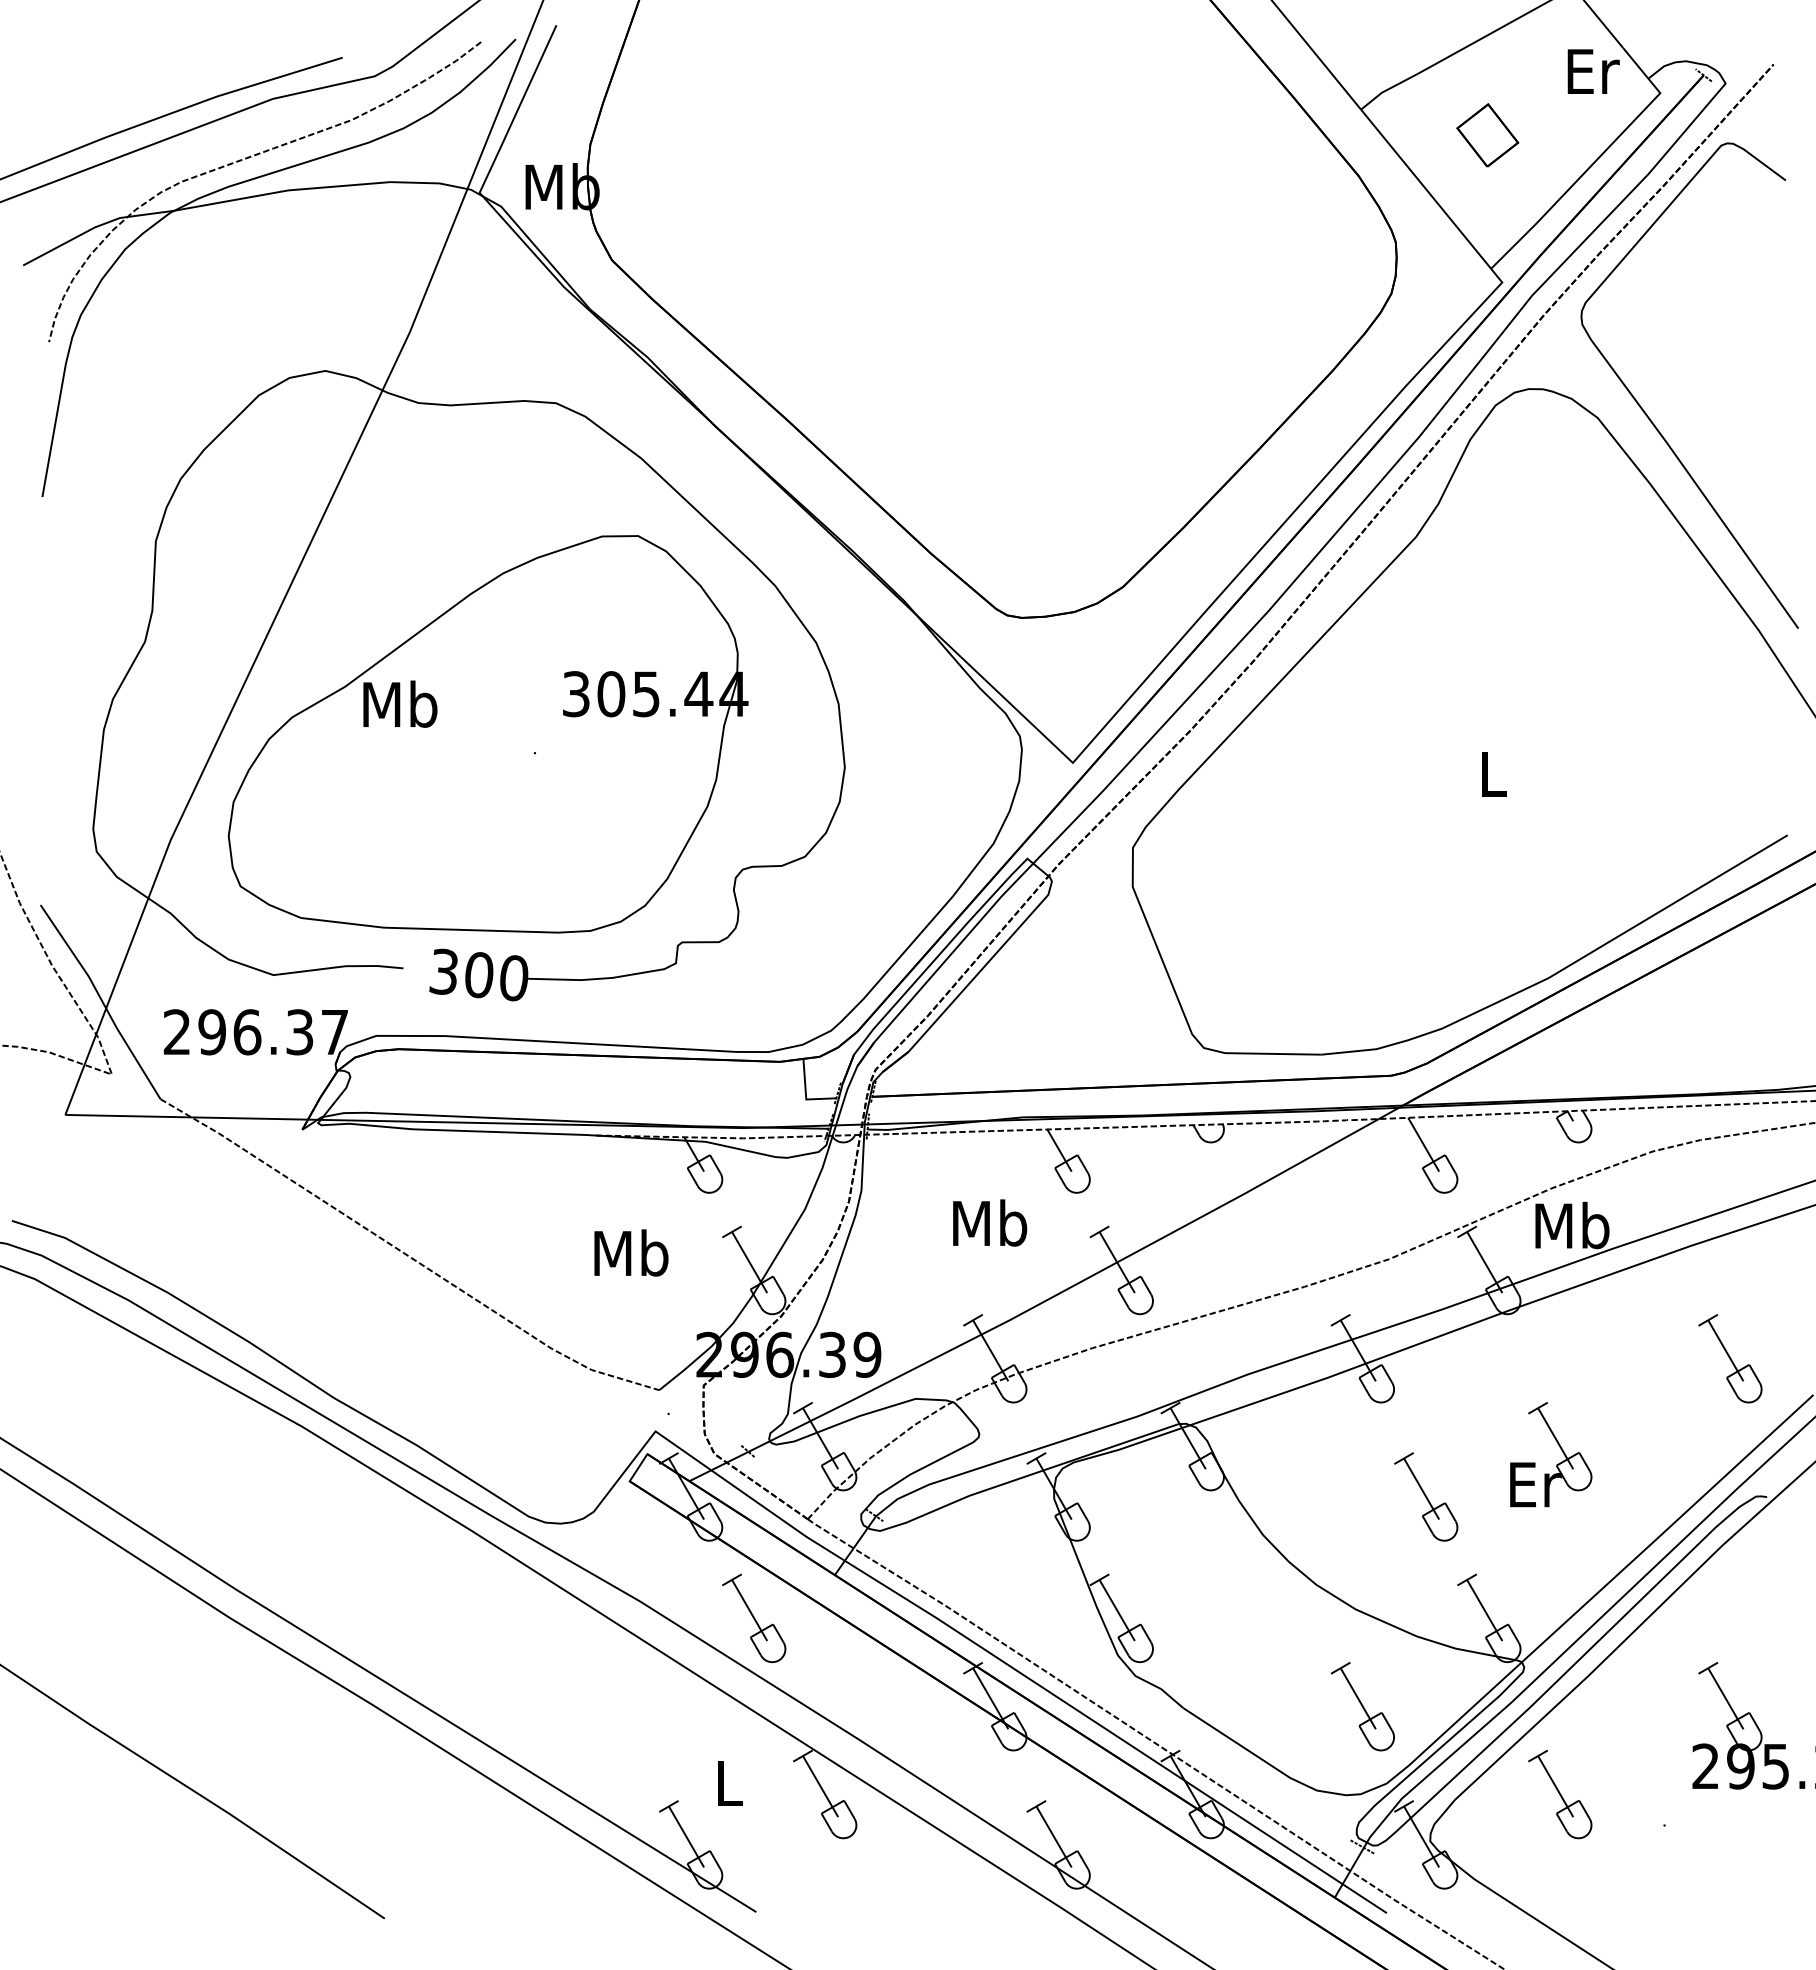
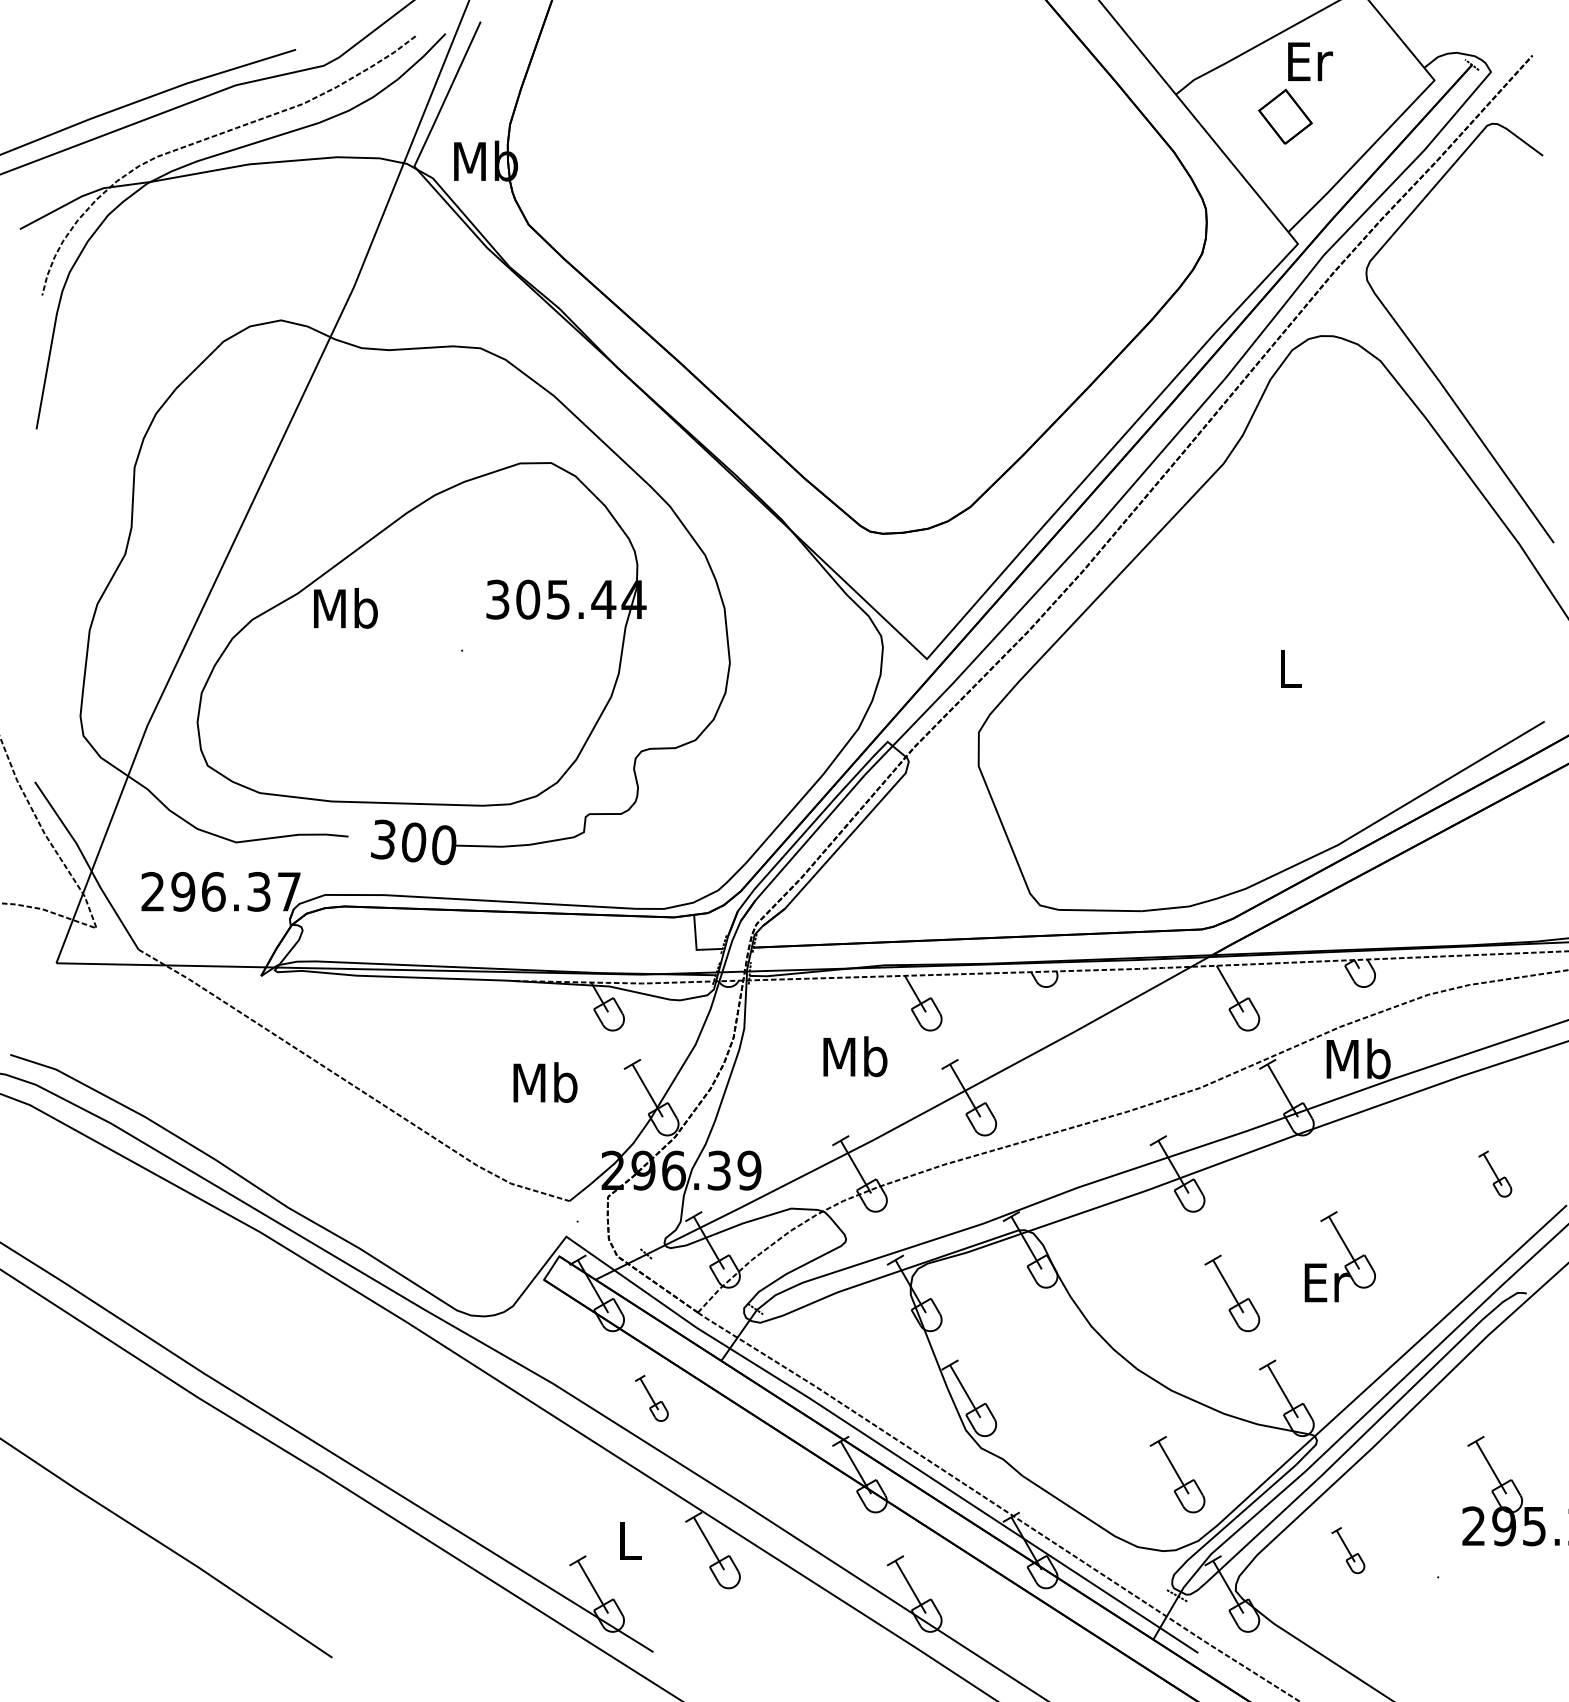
text: (1593, 71) -> (1310, 61), moved
part: (1730, 1358) -> (1495, 1173), size x0.6
part: (754, 1618) -> (651, 1398), size x0.6
part: (1560, 1794) -> (1348, 1550), size x0.6

